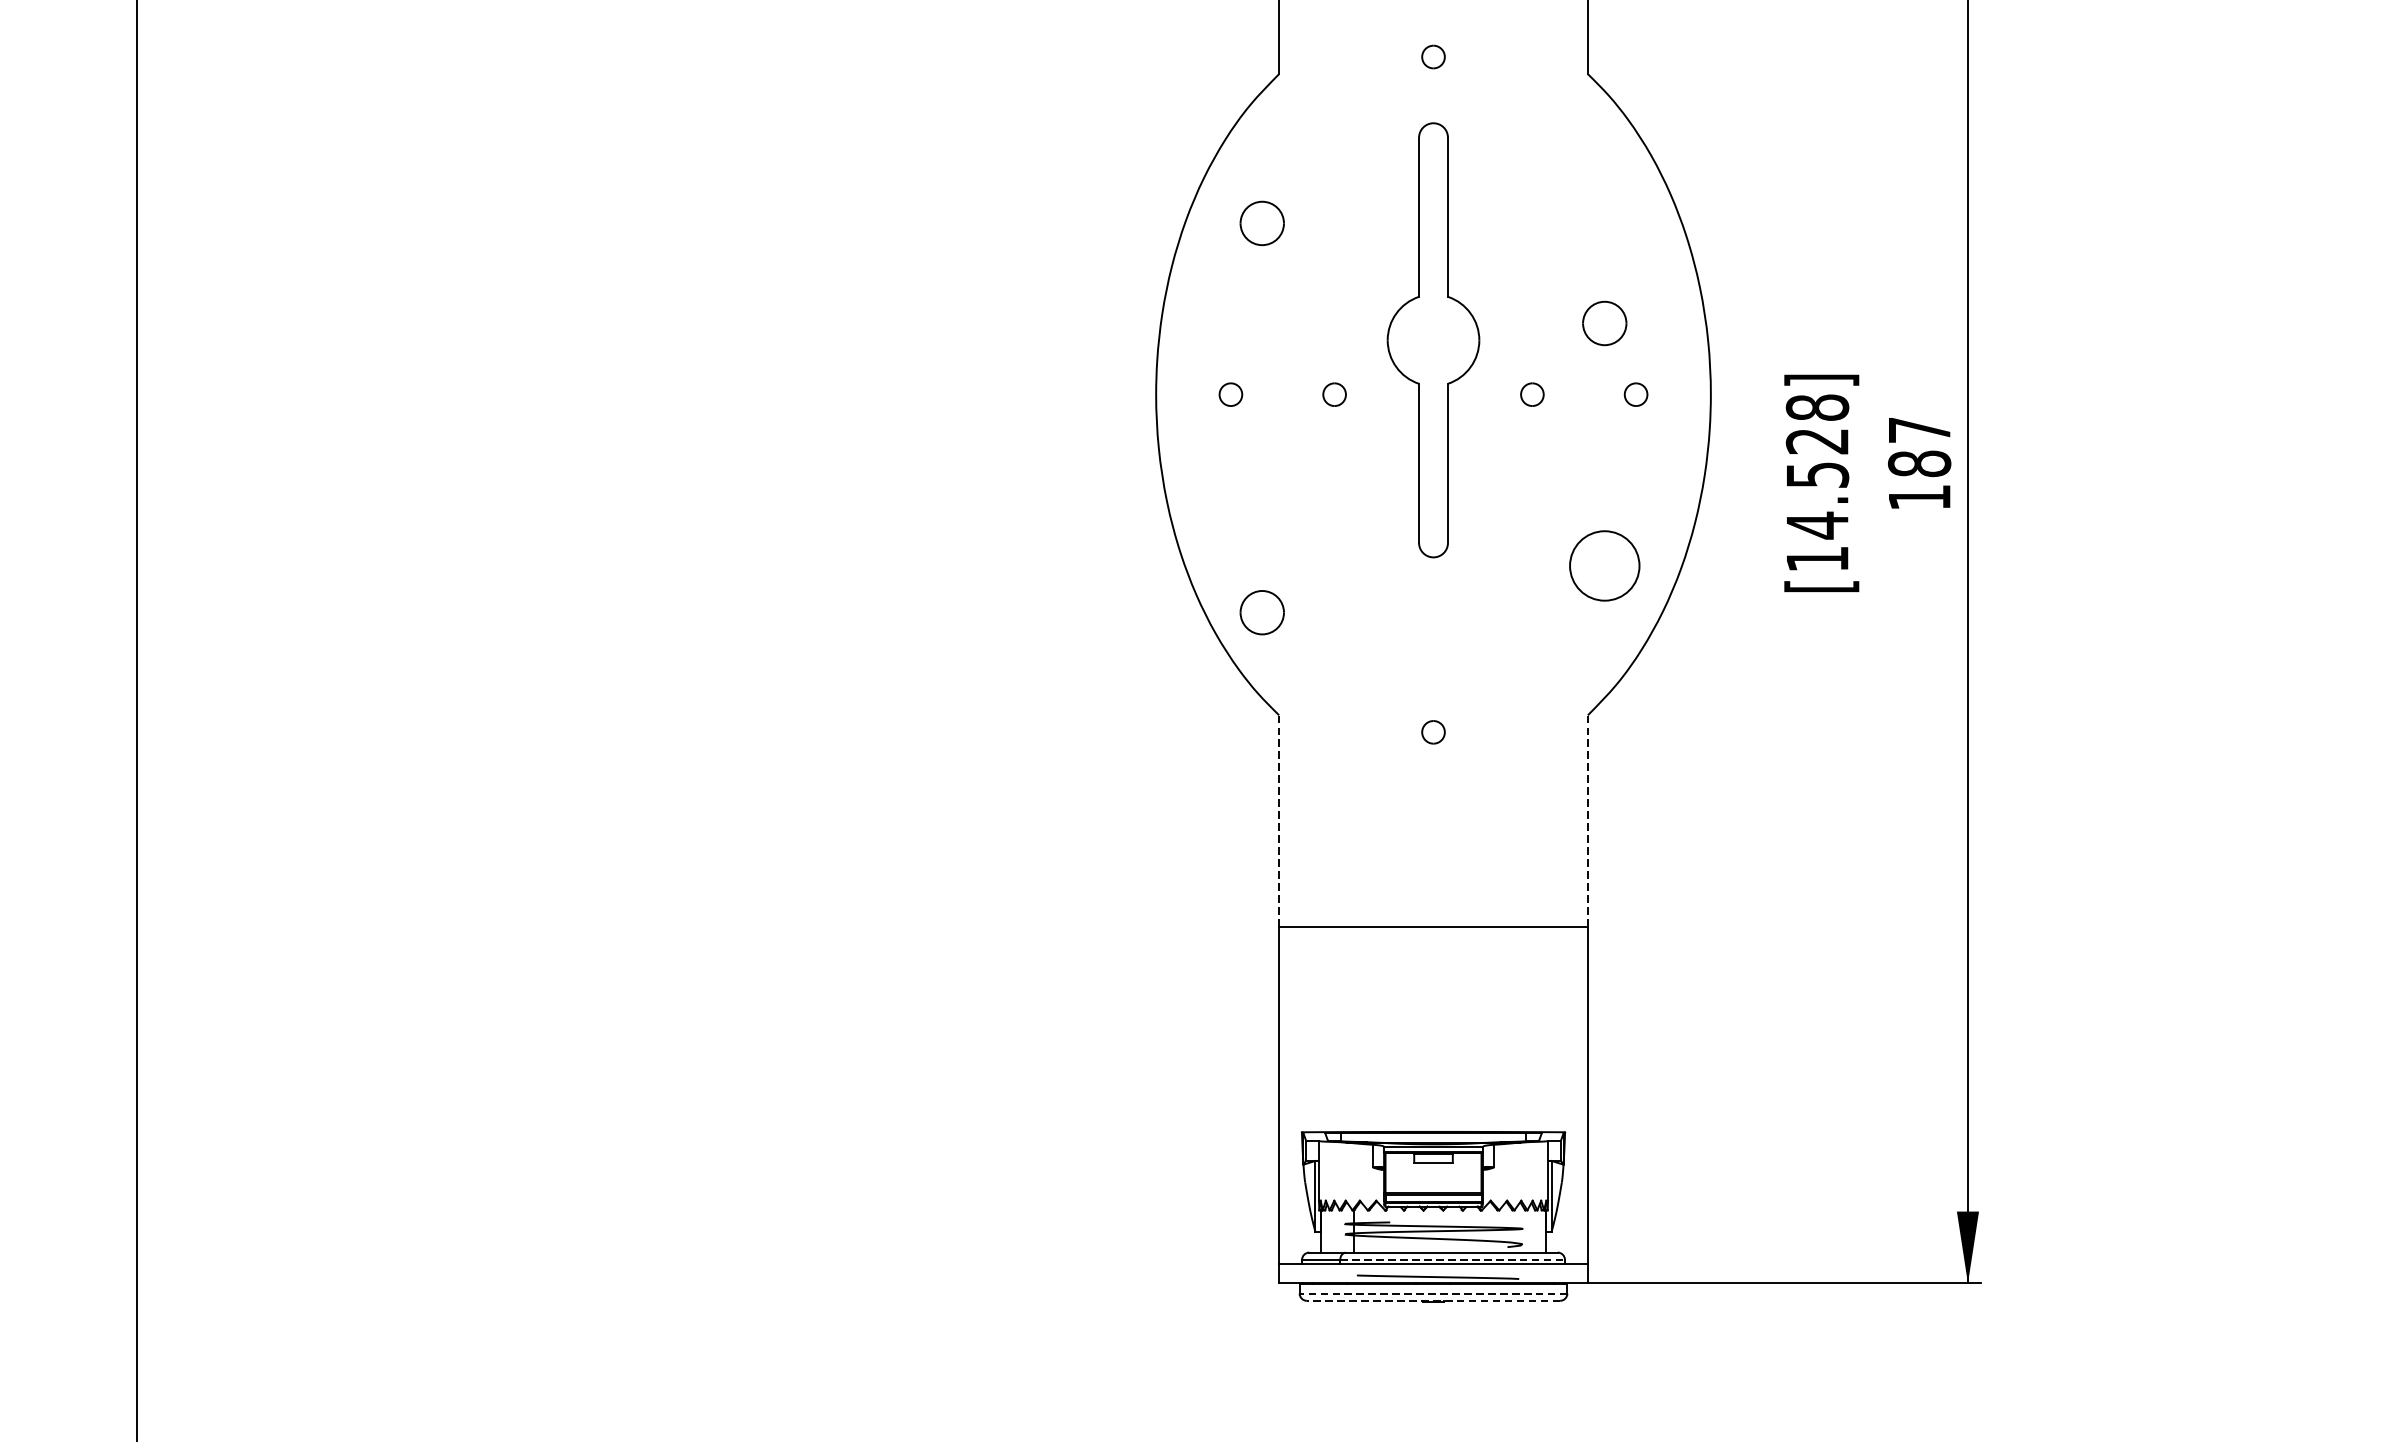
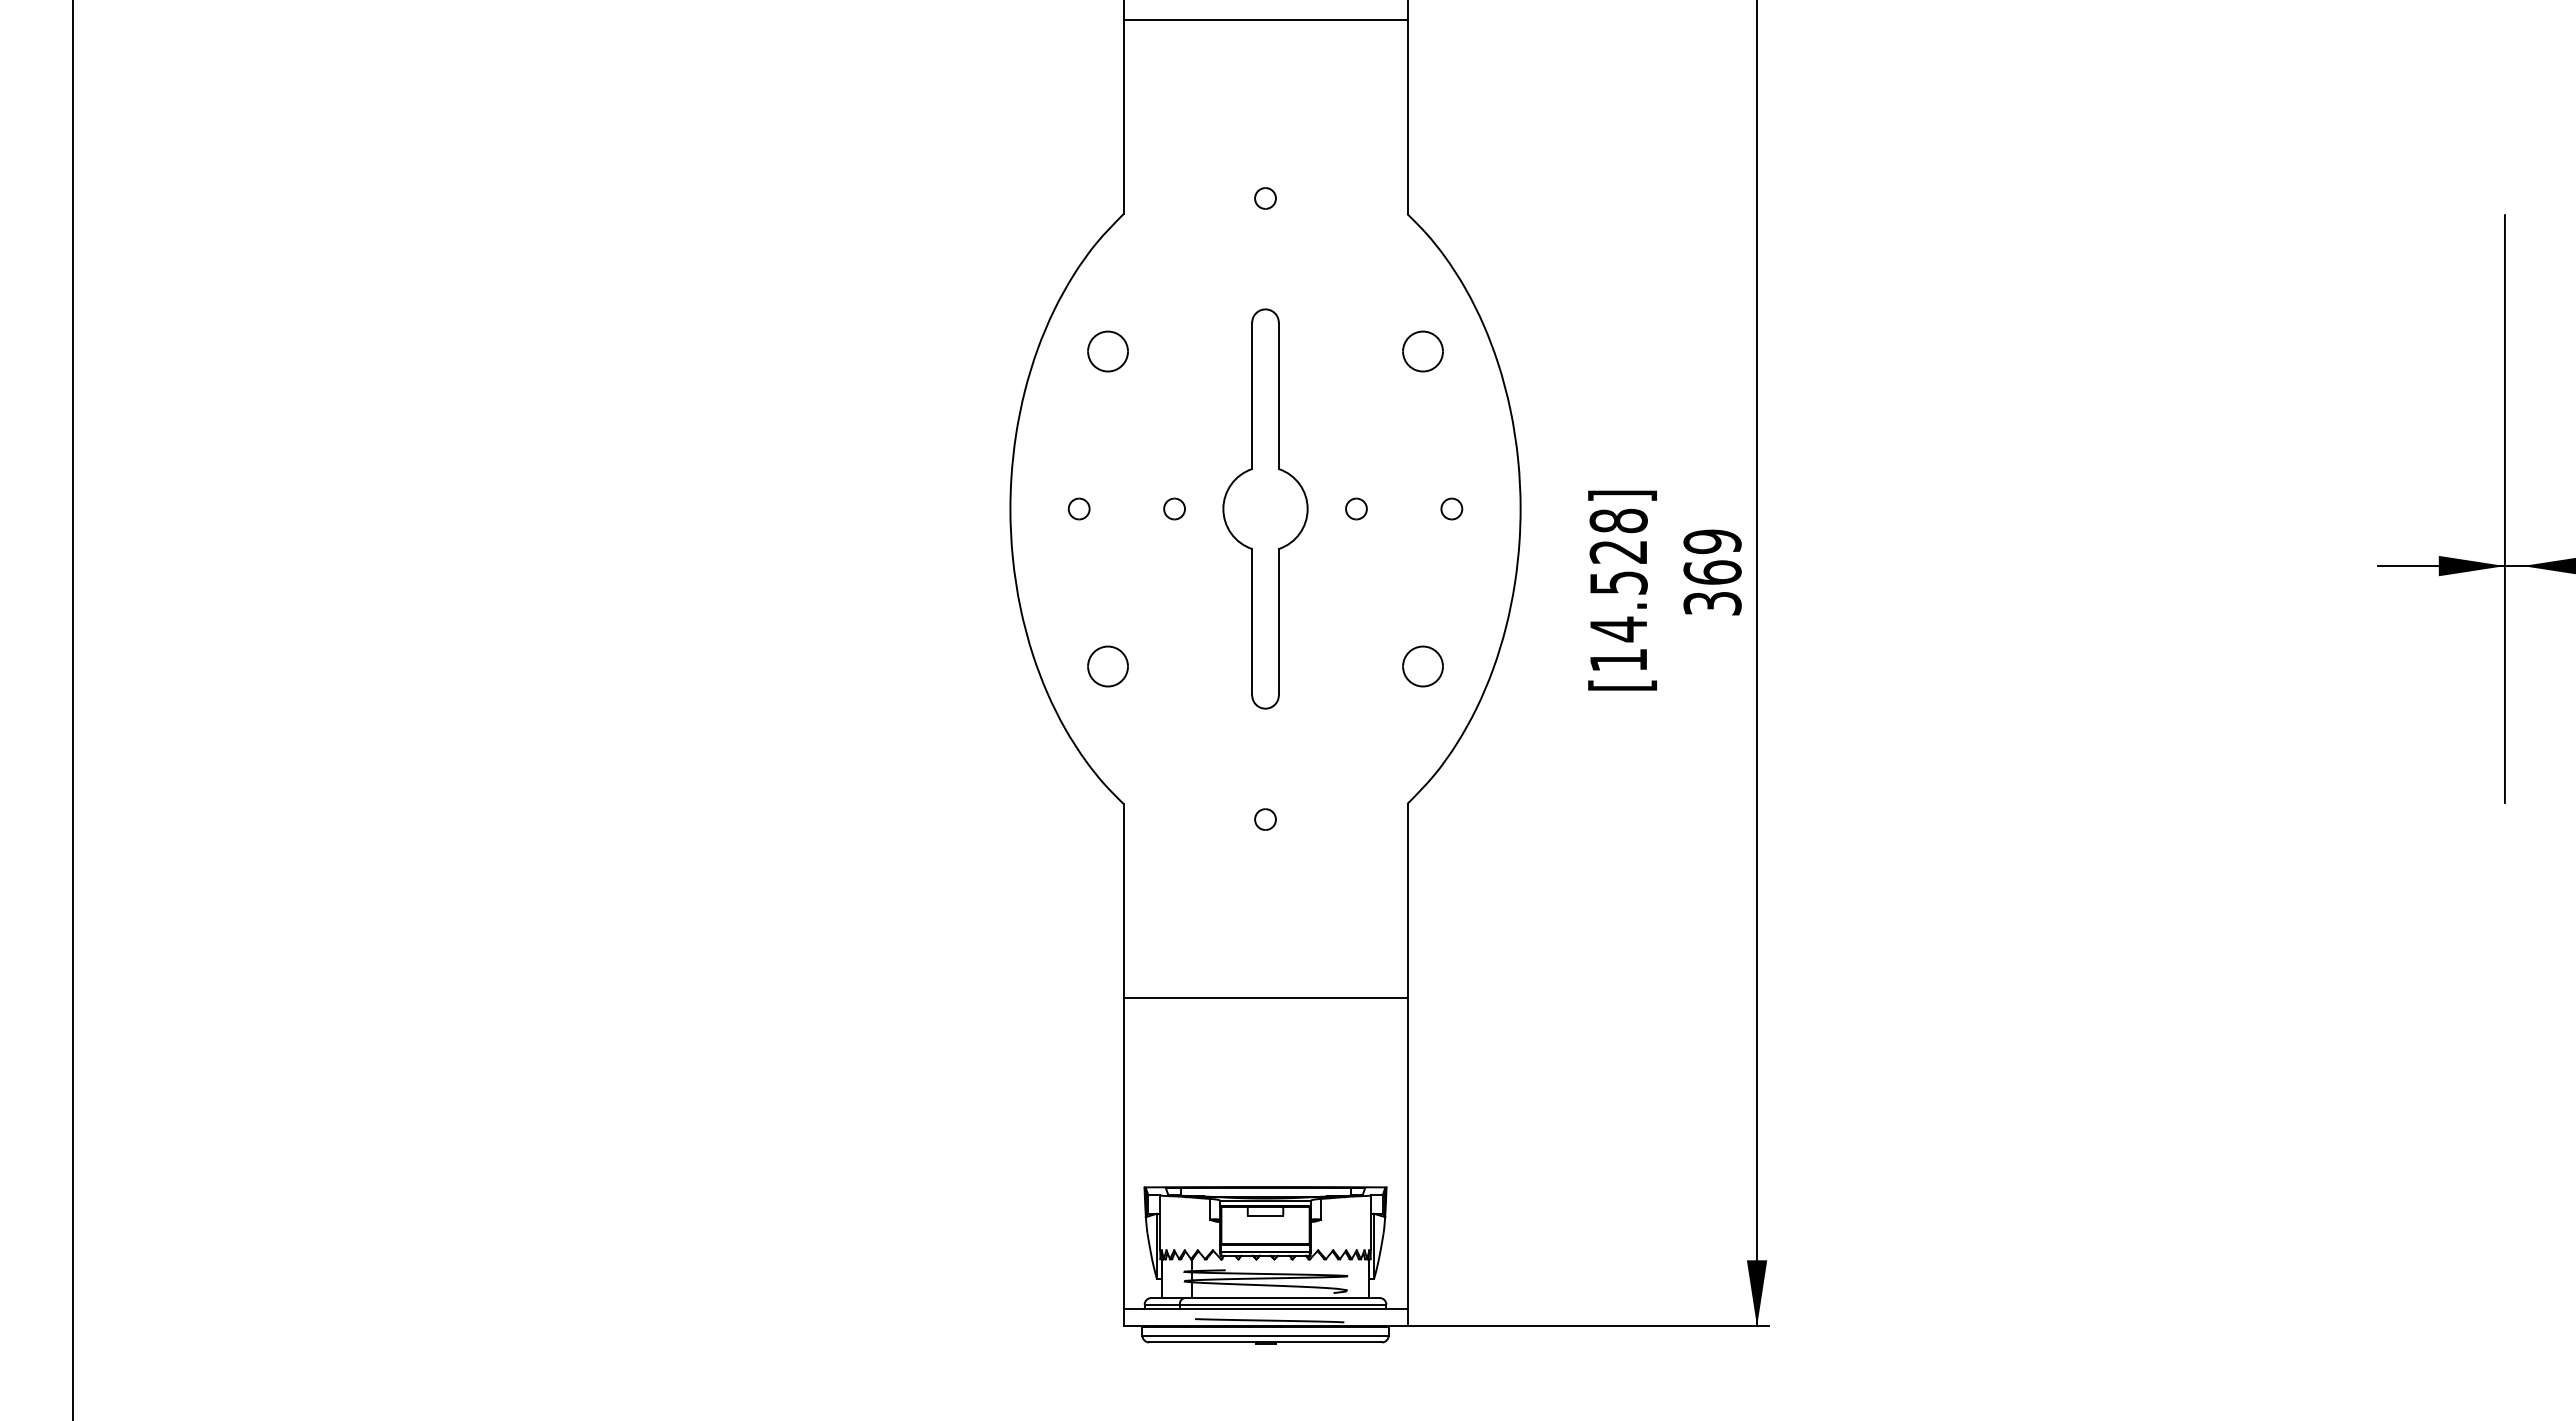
part: (1604, 323) -> (1422, 351), moved
part: (1433, 339) -> (1265, 508), moved
text: (1919, 463) -> (1712, 572), 187 -> 369
part: (1604, 565) -> (1422, 666), size x0.62
part: (1261, 612) -> (1107, 666), moved
line: (1279, 820) -> (1123, 900), dashed -> solid
line: (1587, 820) -> (1407, 900), dashed -> solid
line: (1453, 1259) -> (1283, 1304), dashed -> solid
line: (1433, 1293) -> (1265, 1335), dashed -> solid
line: (1433, 1300) -> (1265, 1342), dashed -> solid

